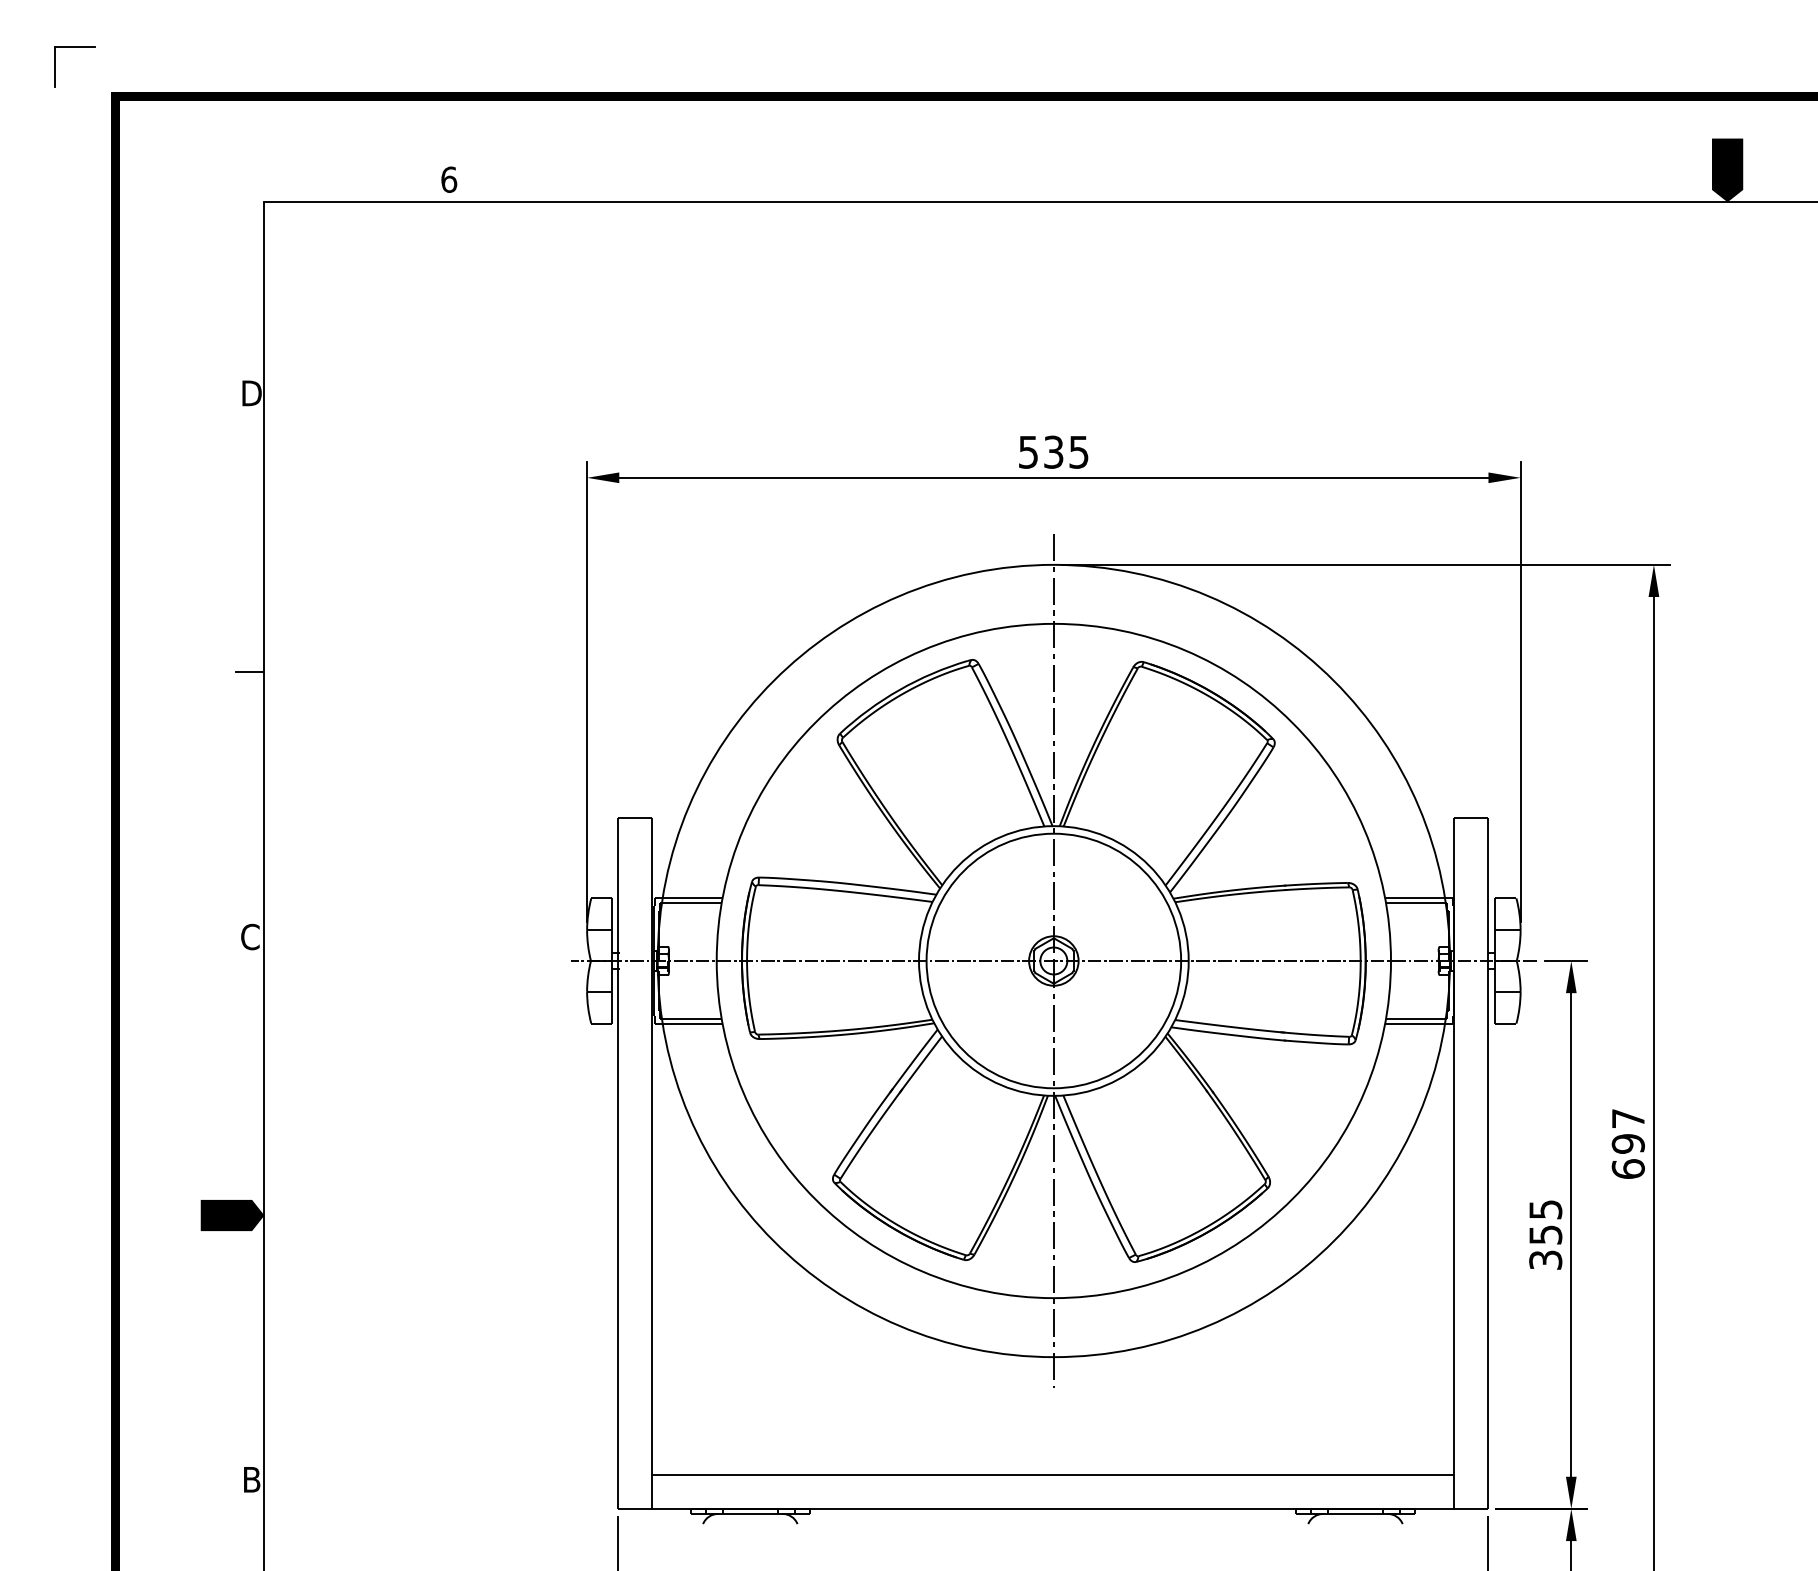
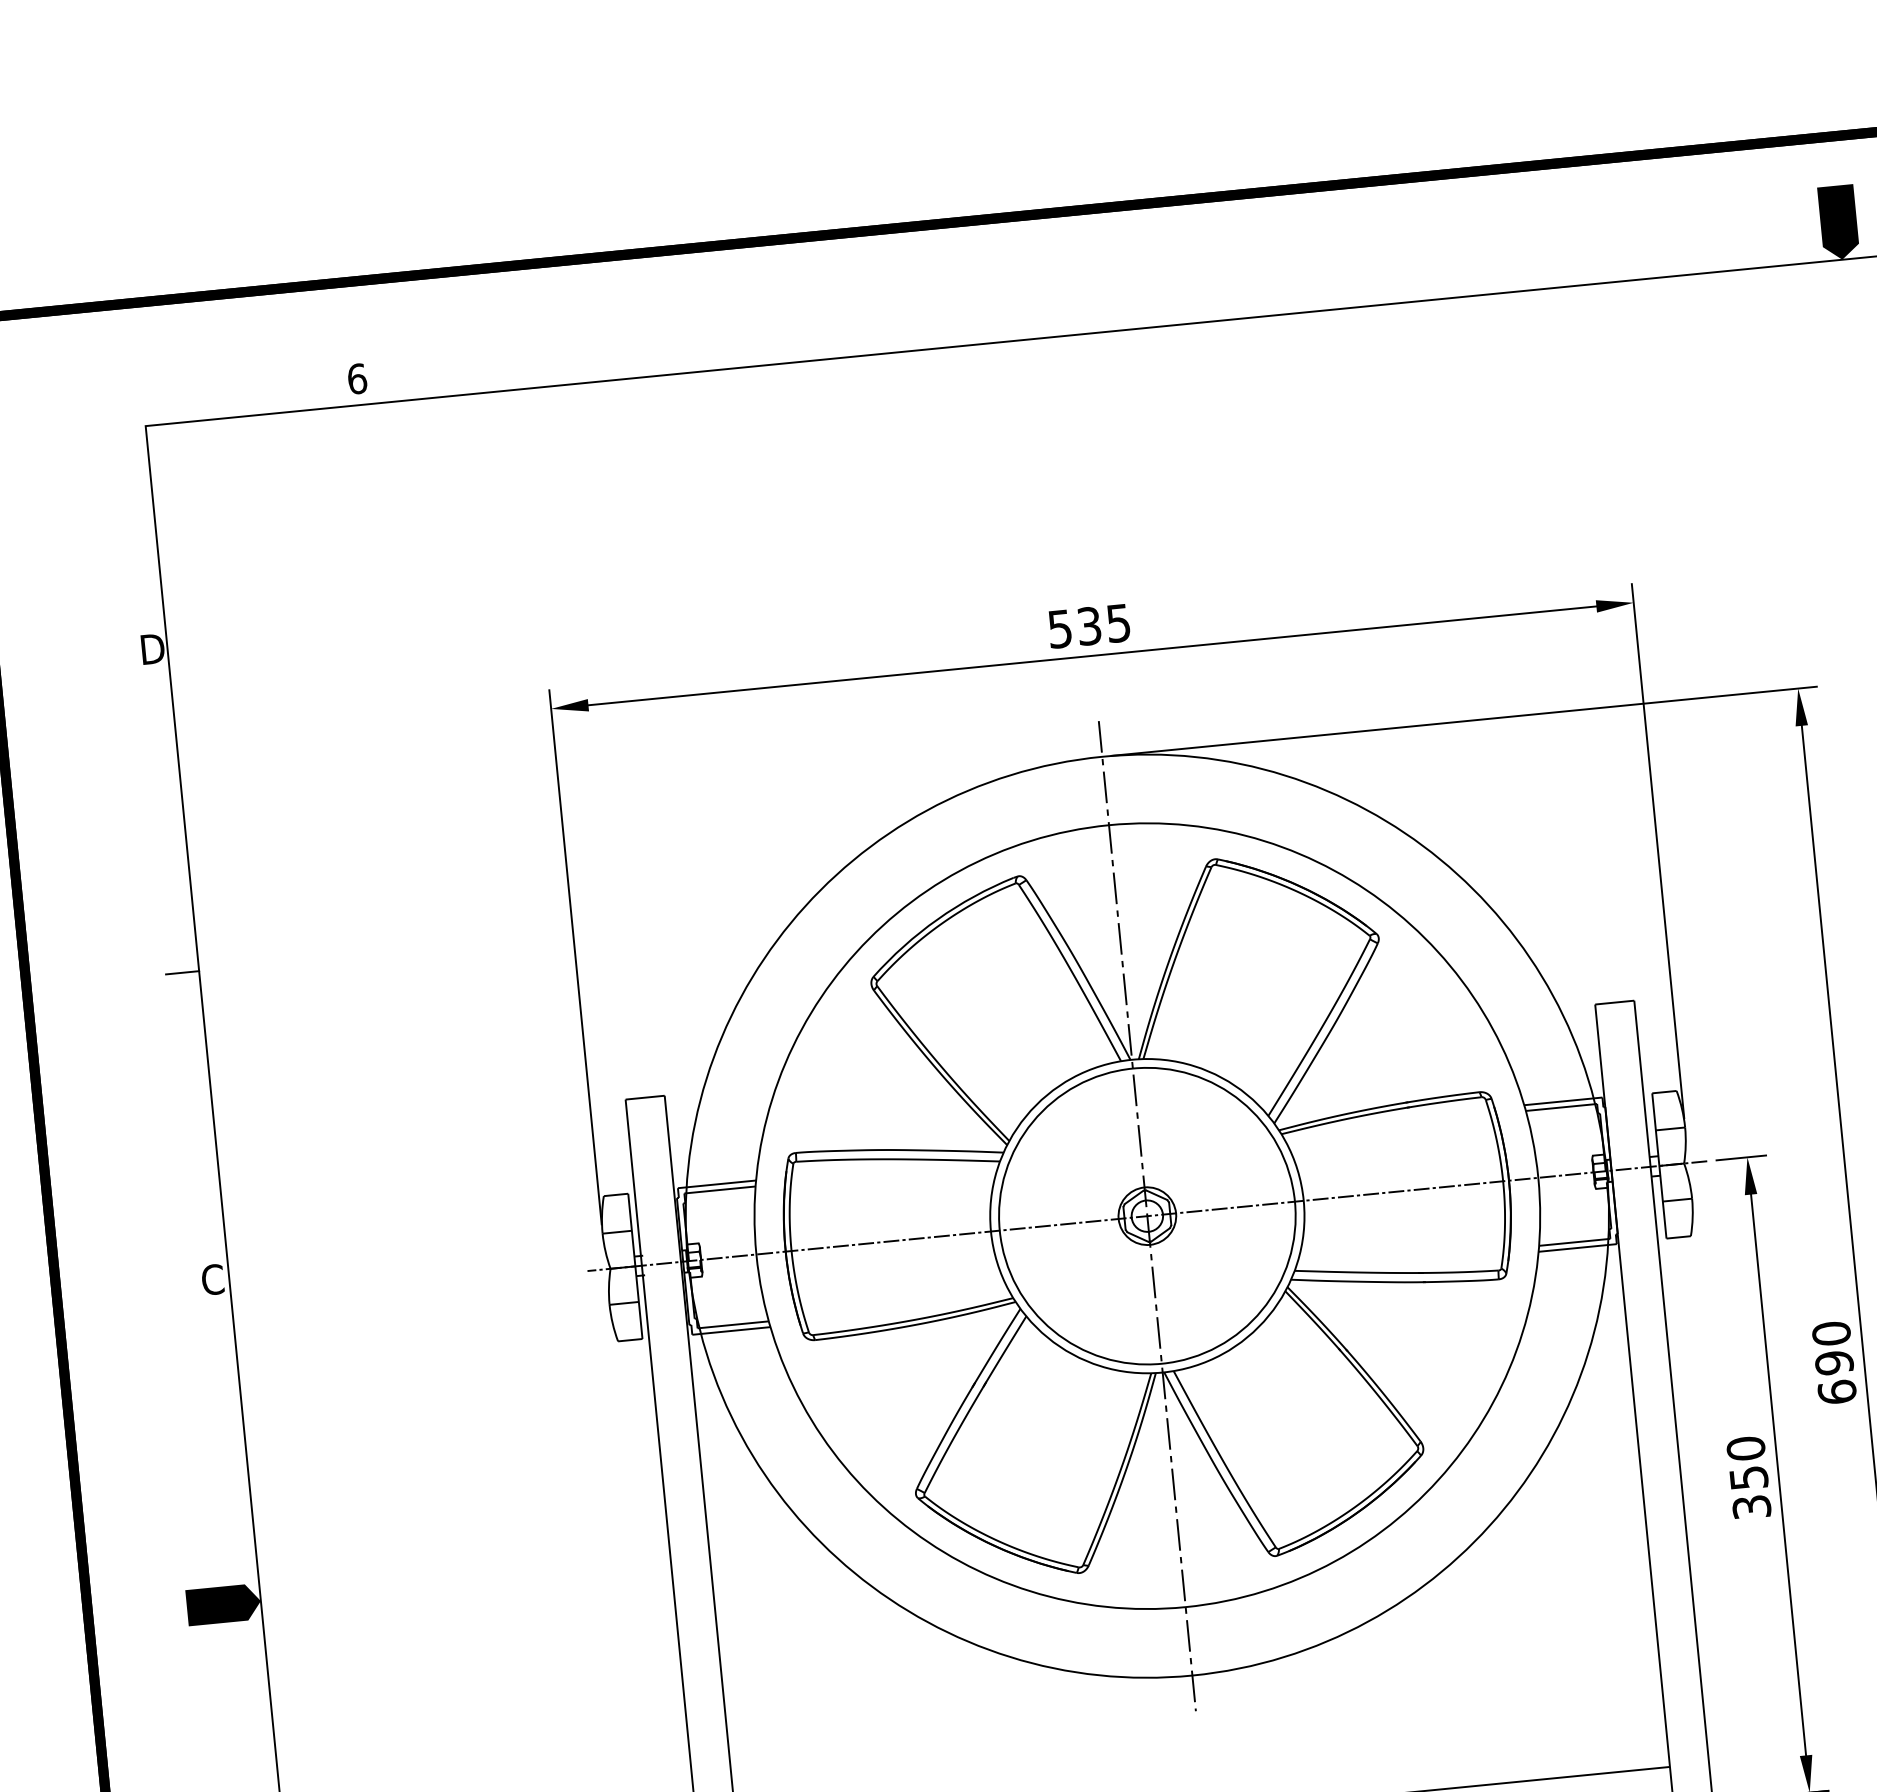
text: (1627, 1118) -> (1830, 1333), 697 -> 690
text: (1545, 1209) -> (1745, 1448), 355 -> 350

